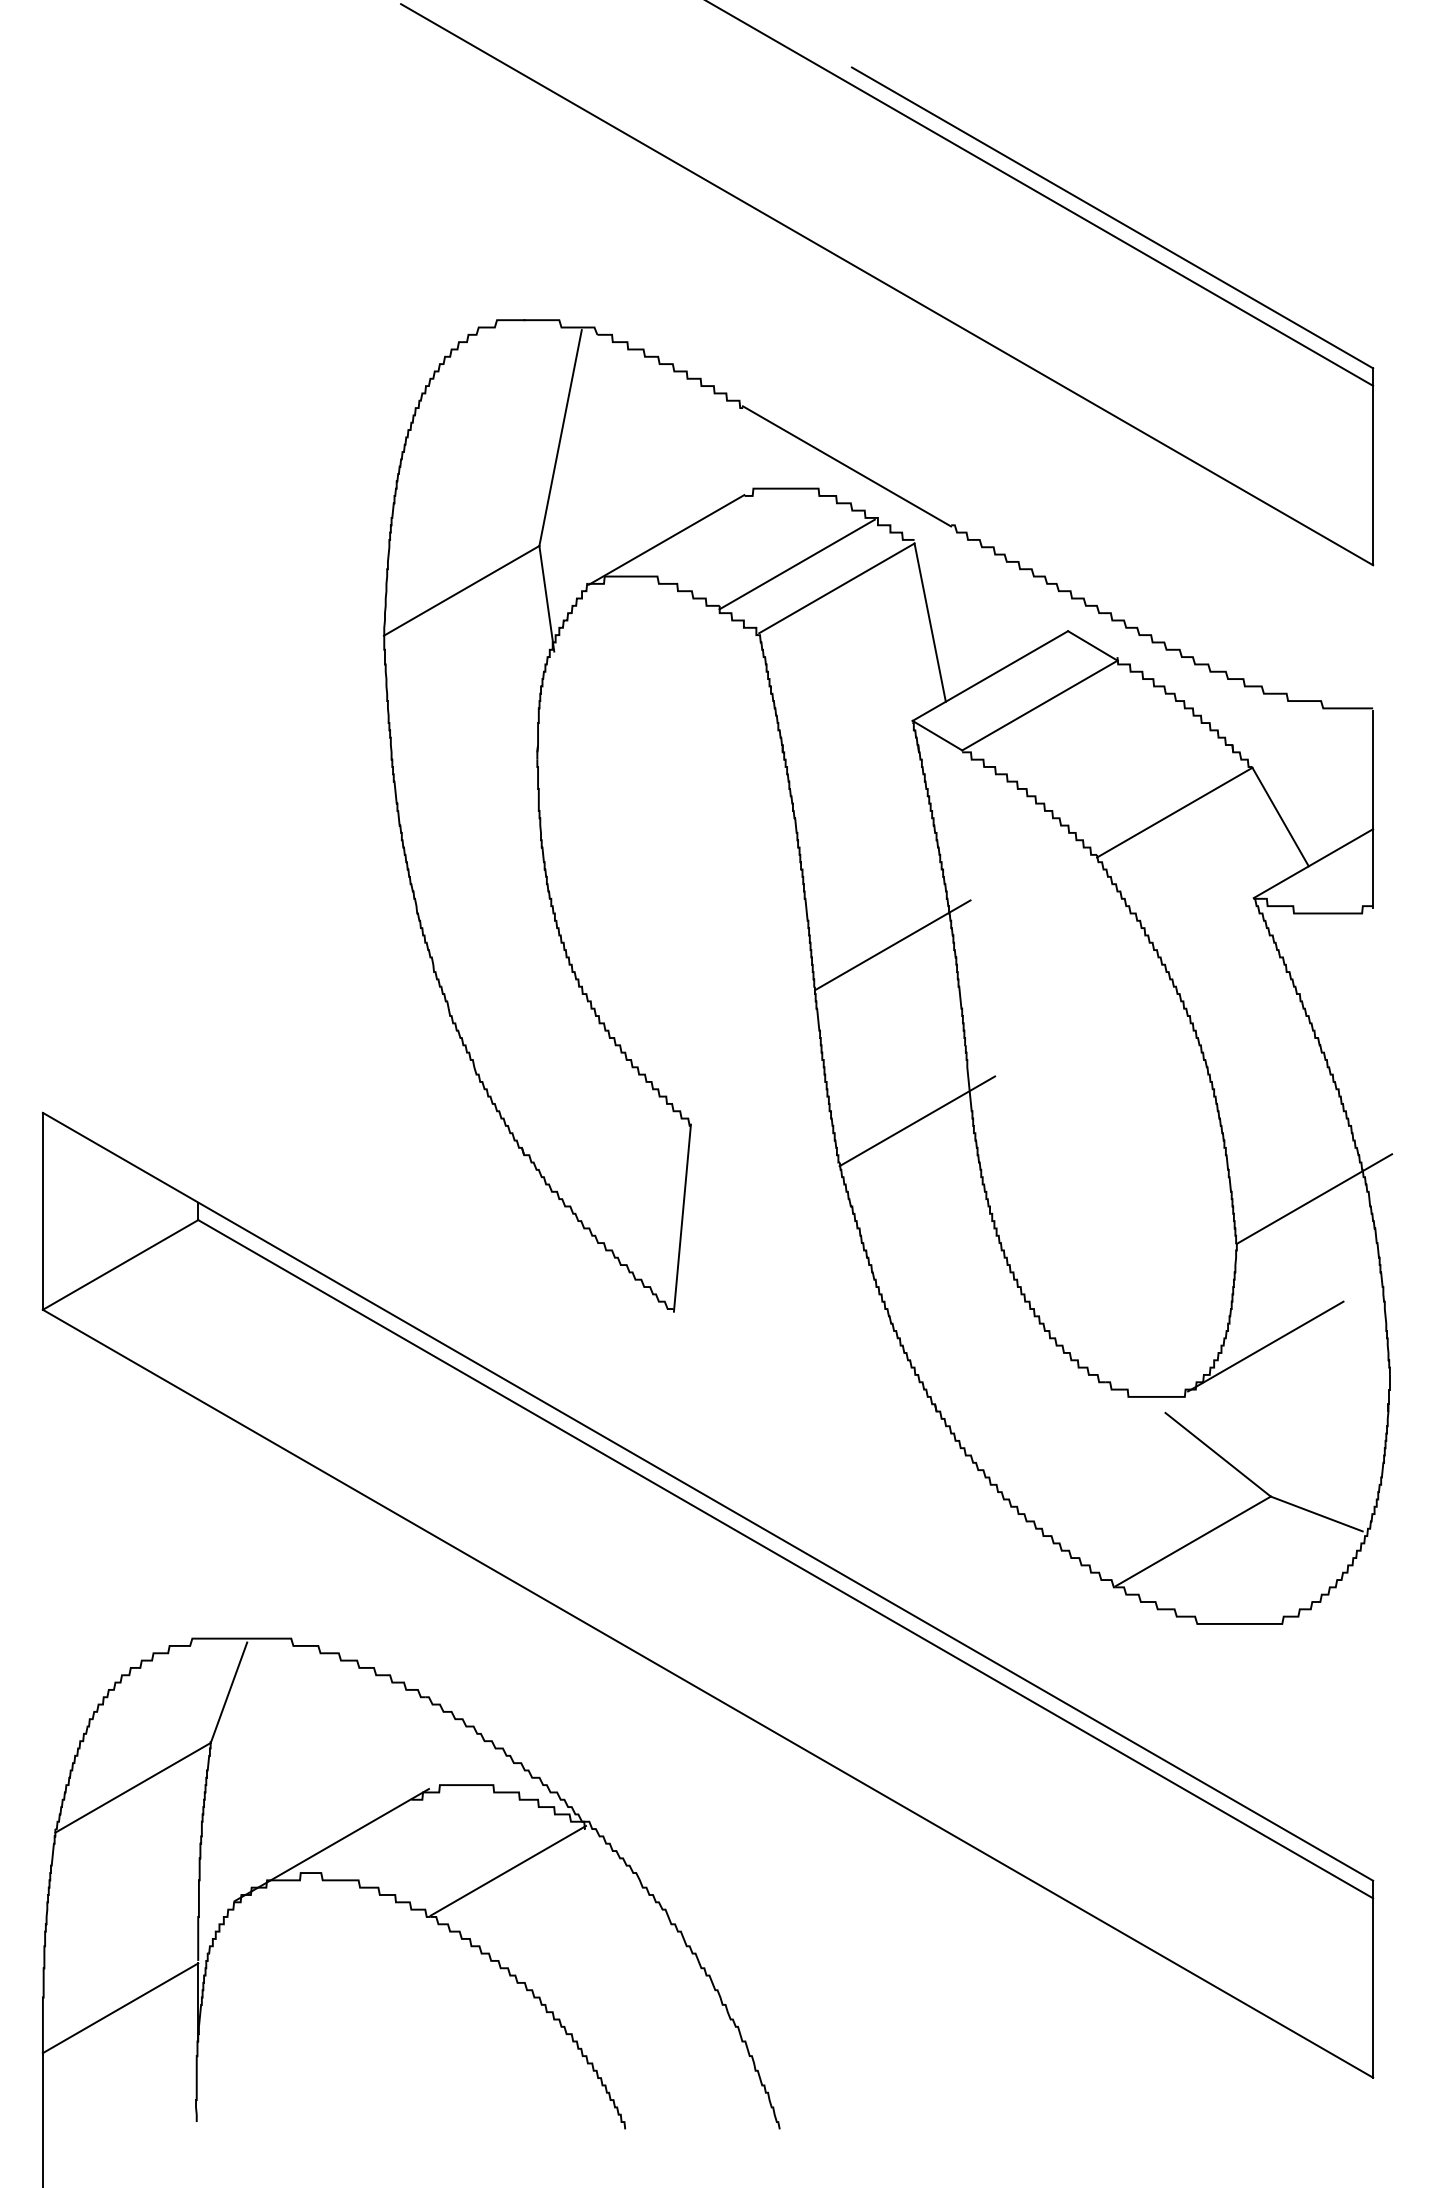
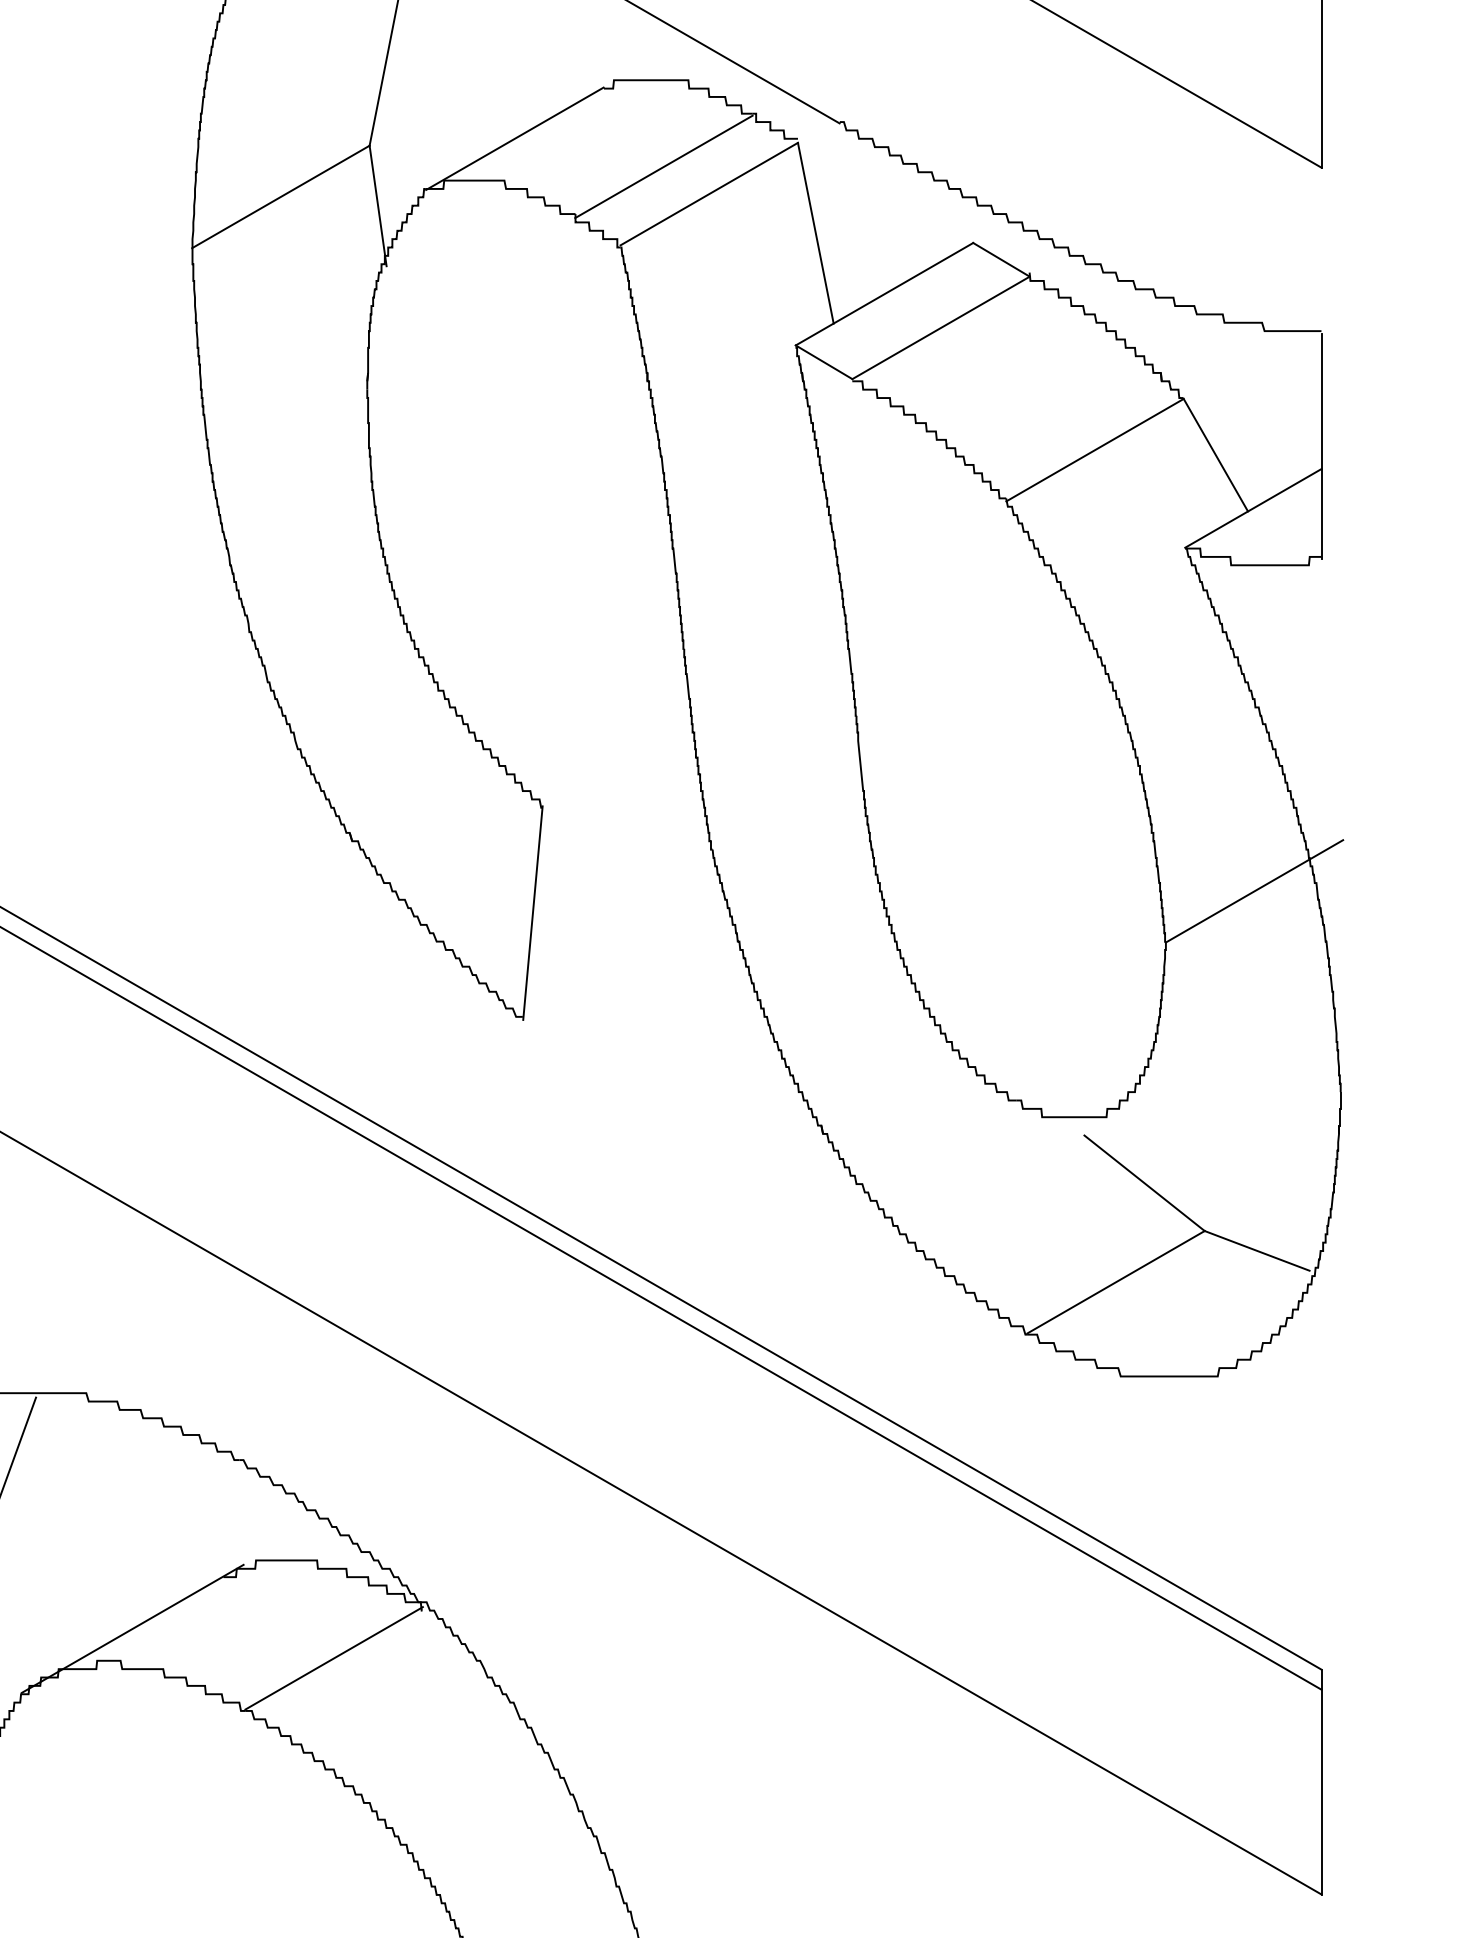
line: (892, 945) -> (772, 601), removed
line: (917, 1121) -> (801, 802), removed
line: (1265, 1346) -> (1198, 1059), removed

